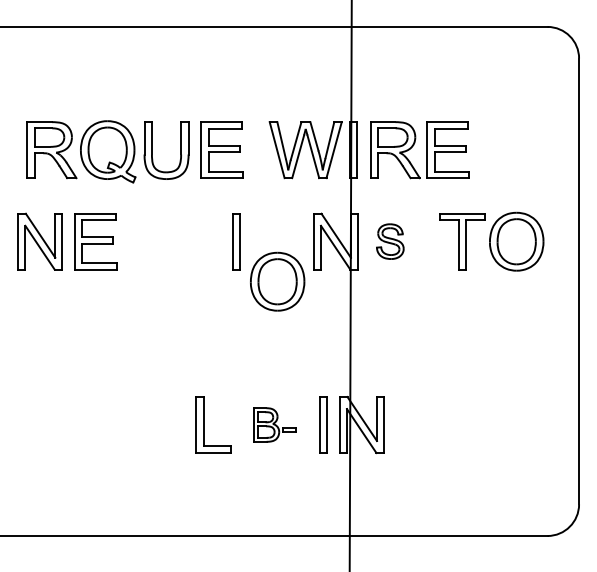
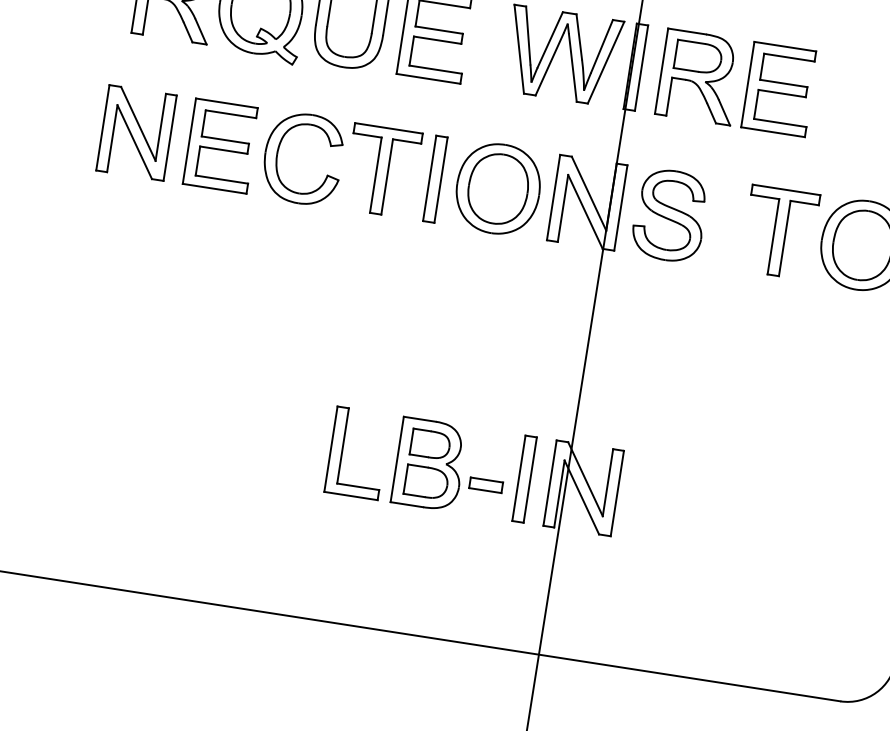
part: (390, 241) -> (670, 215), size x1.67
part: (173, 250) -> (337, 177), added
part: (277, 281) -> (498, 188), moved
part: (274, 424) -> (450, 466), size x1.67

